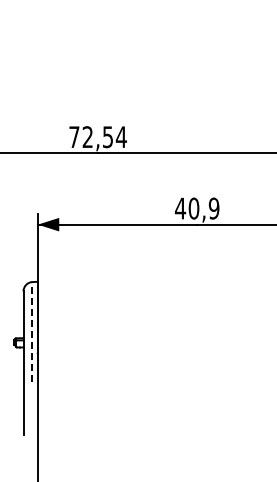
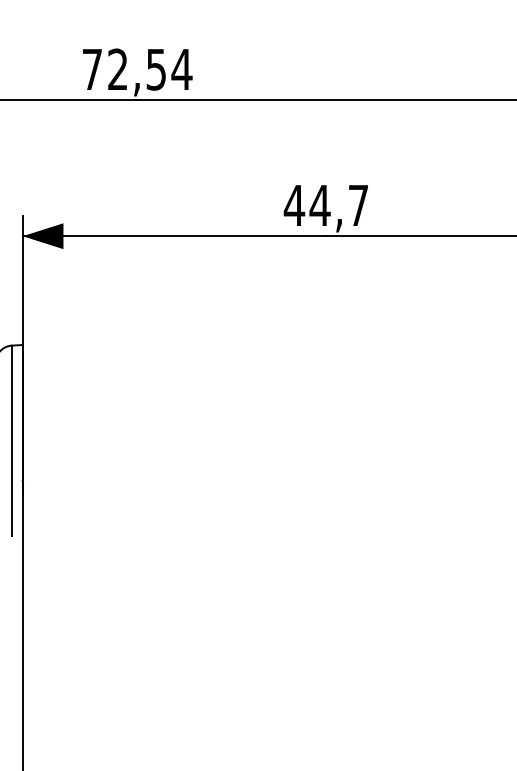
text: (203, 208) -> (338, 205), 40,9 -> 44,7
line: (32, 331) -> (12, 439), dashed -> solid

